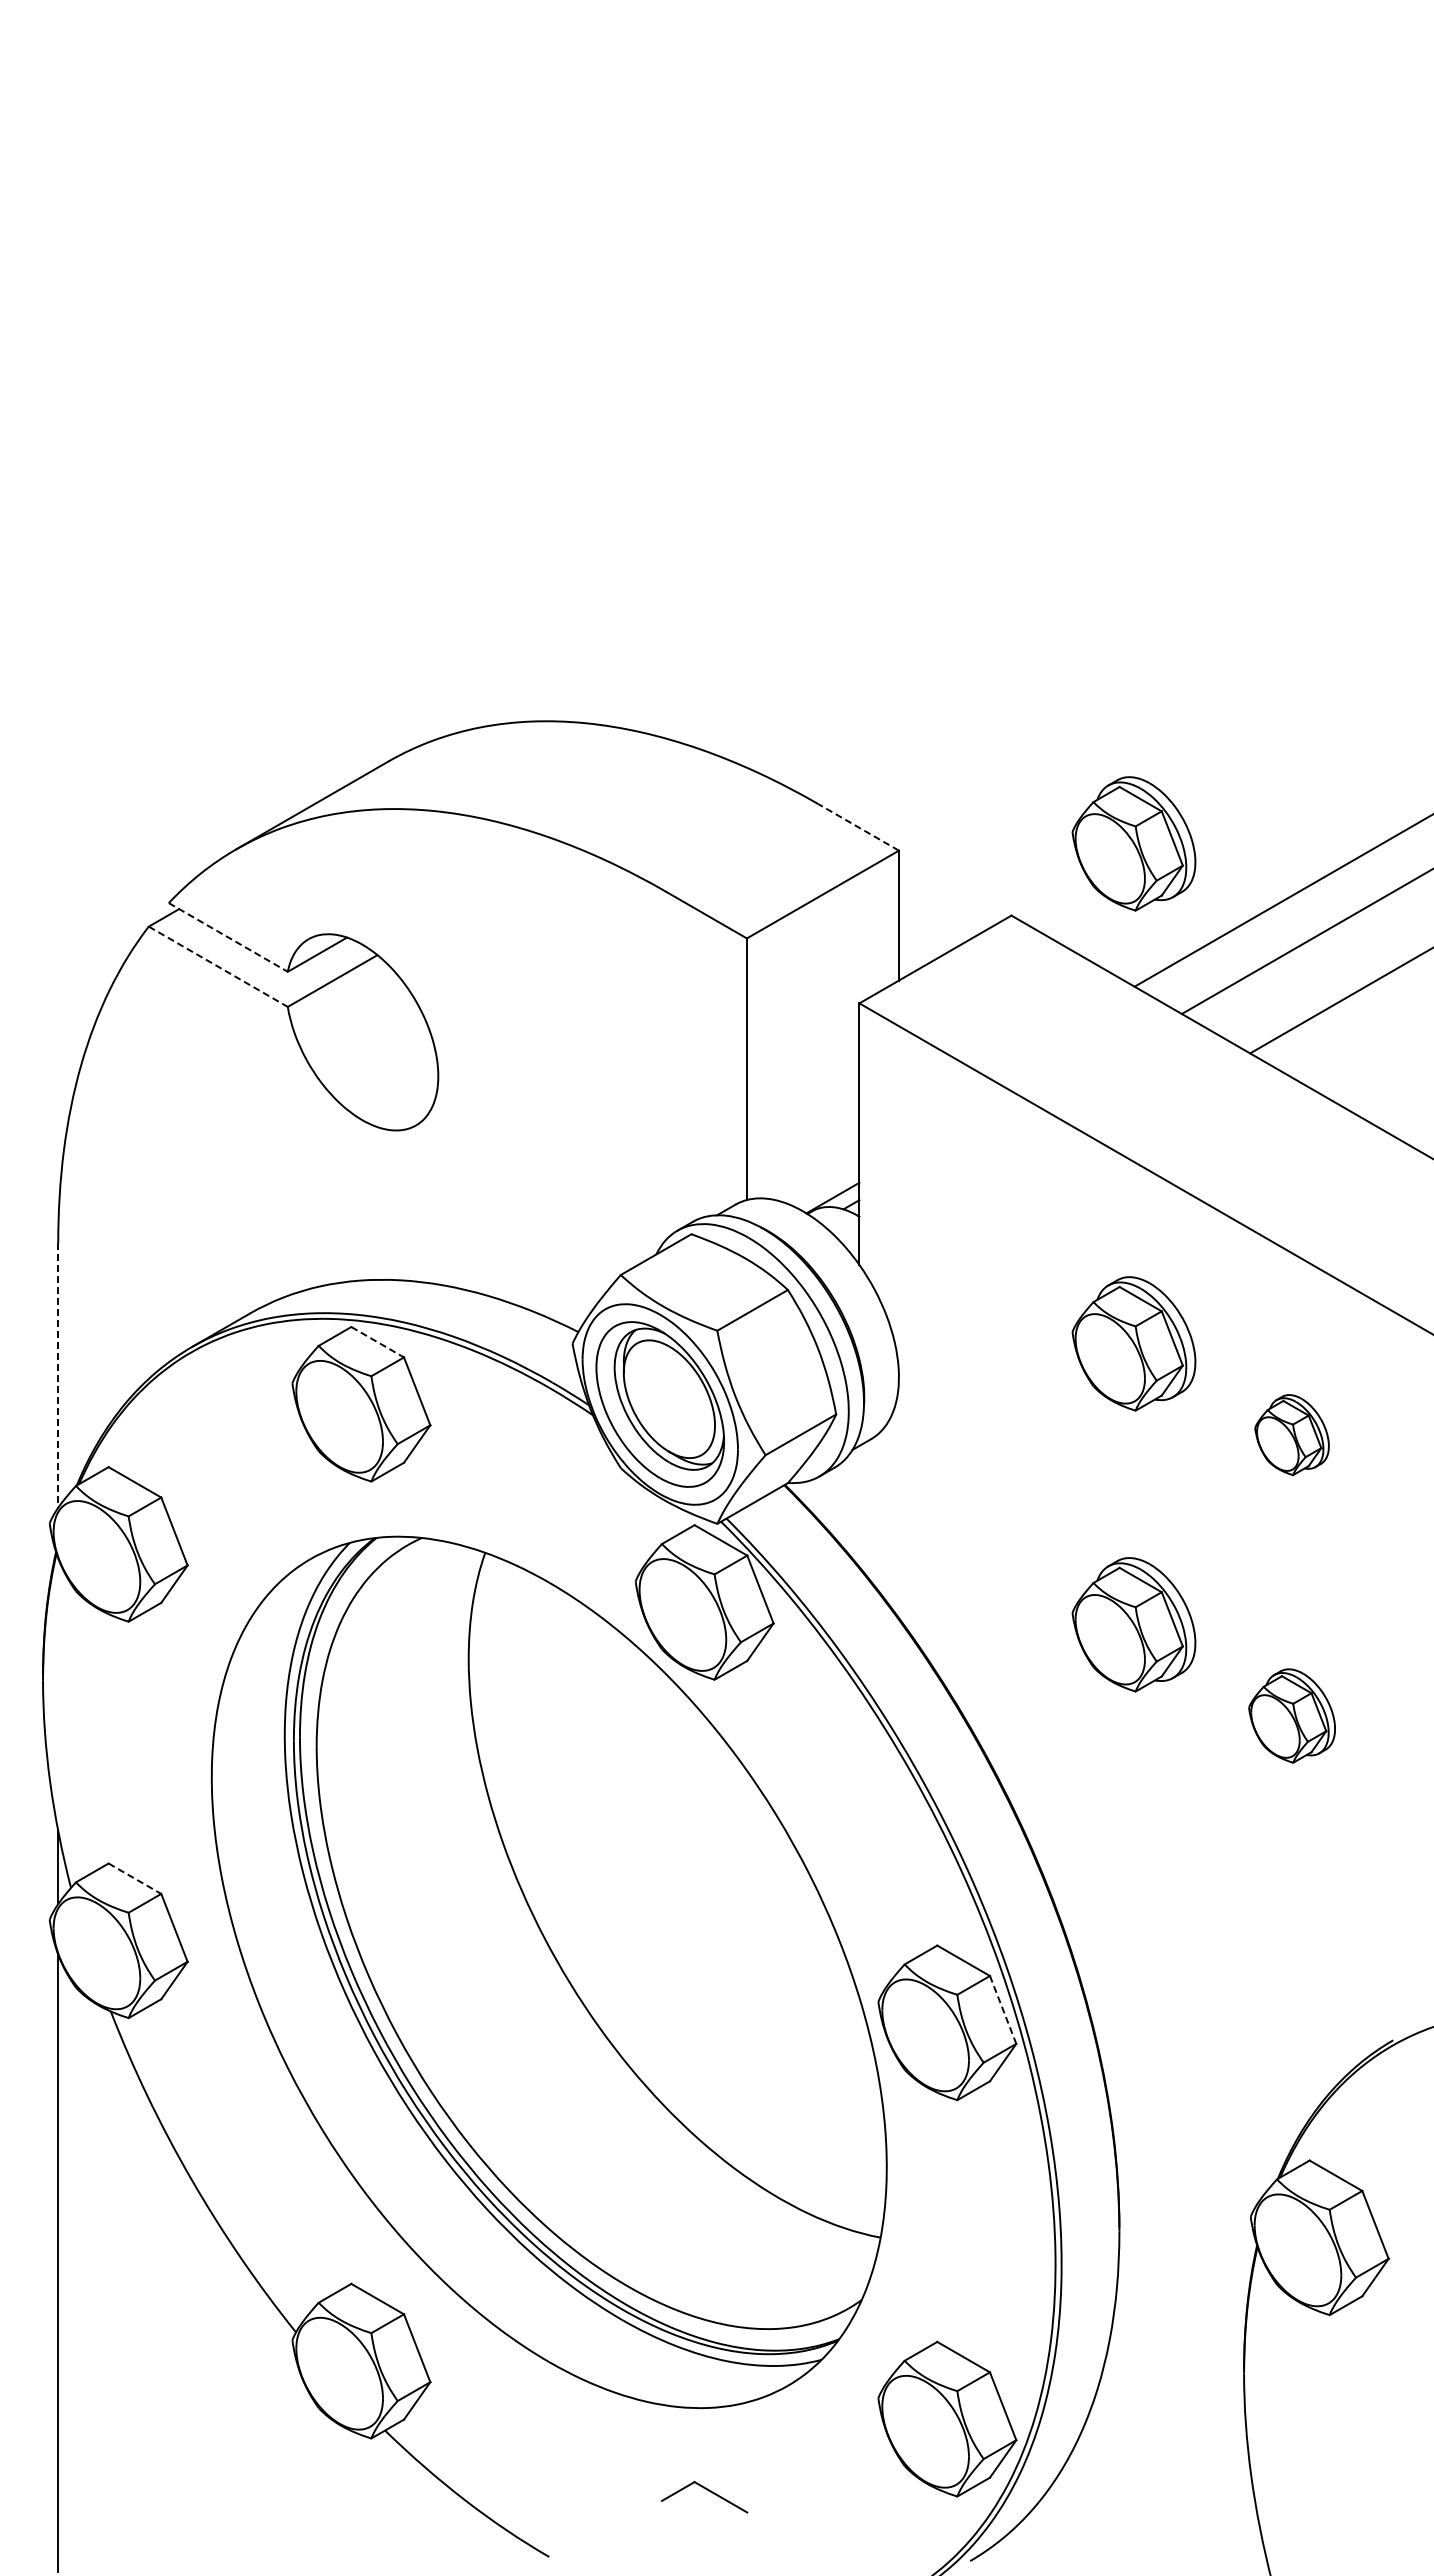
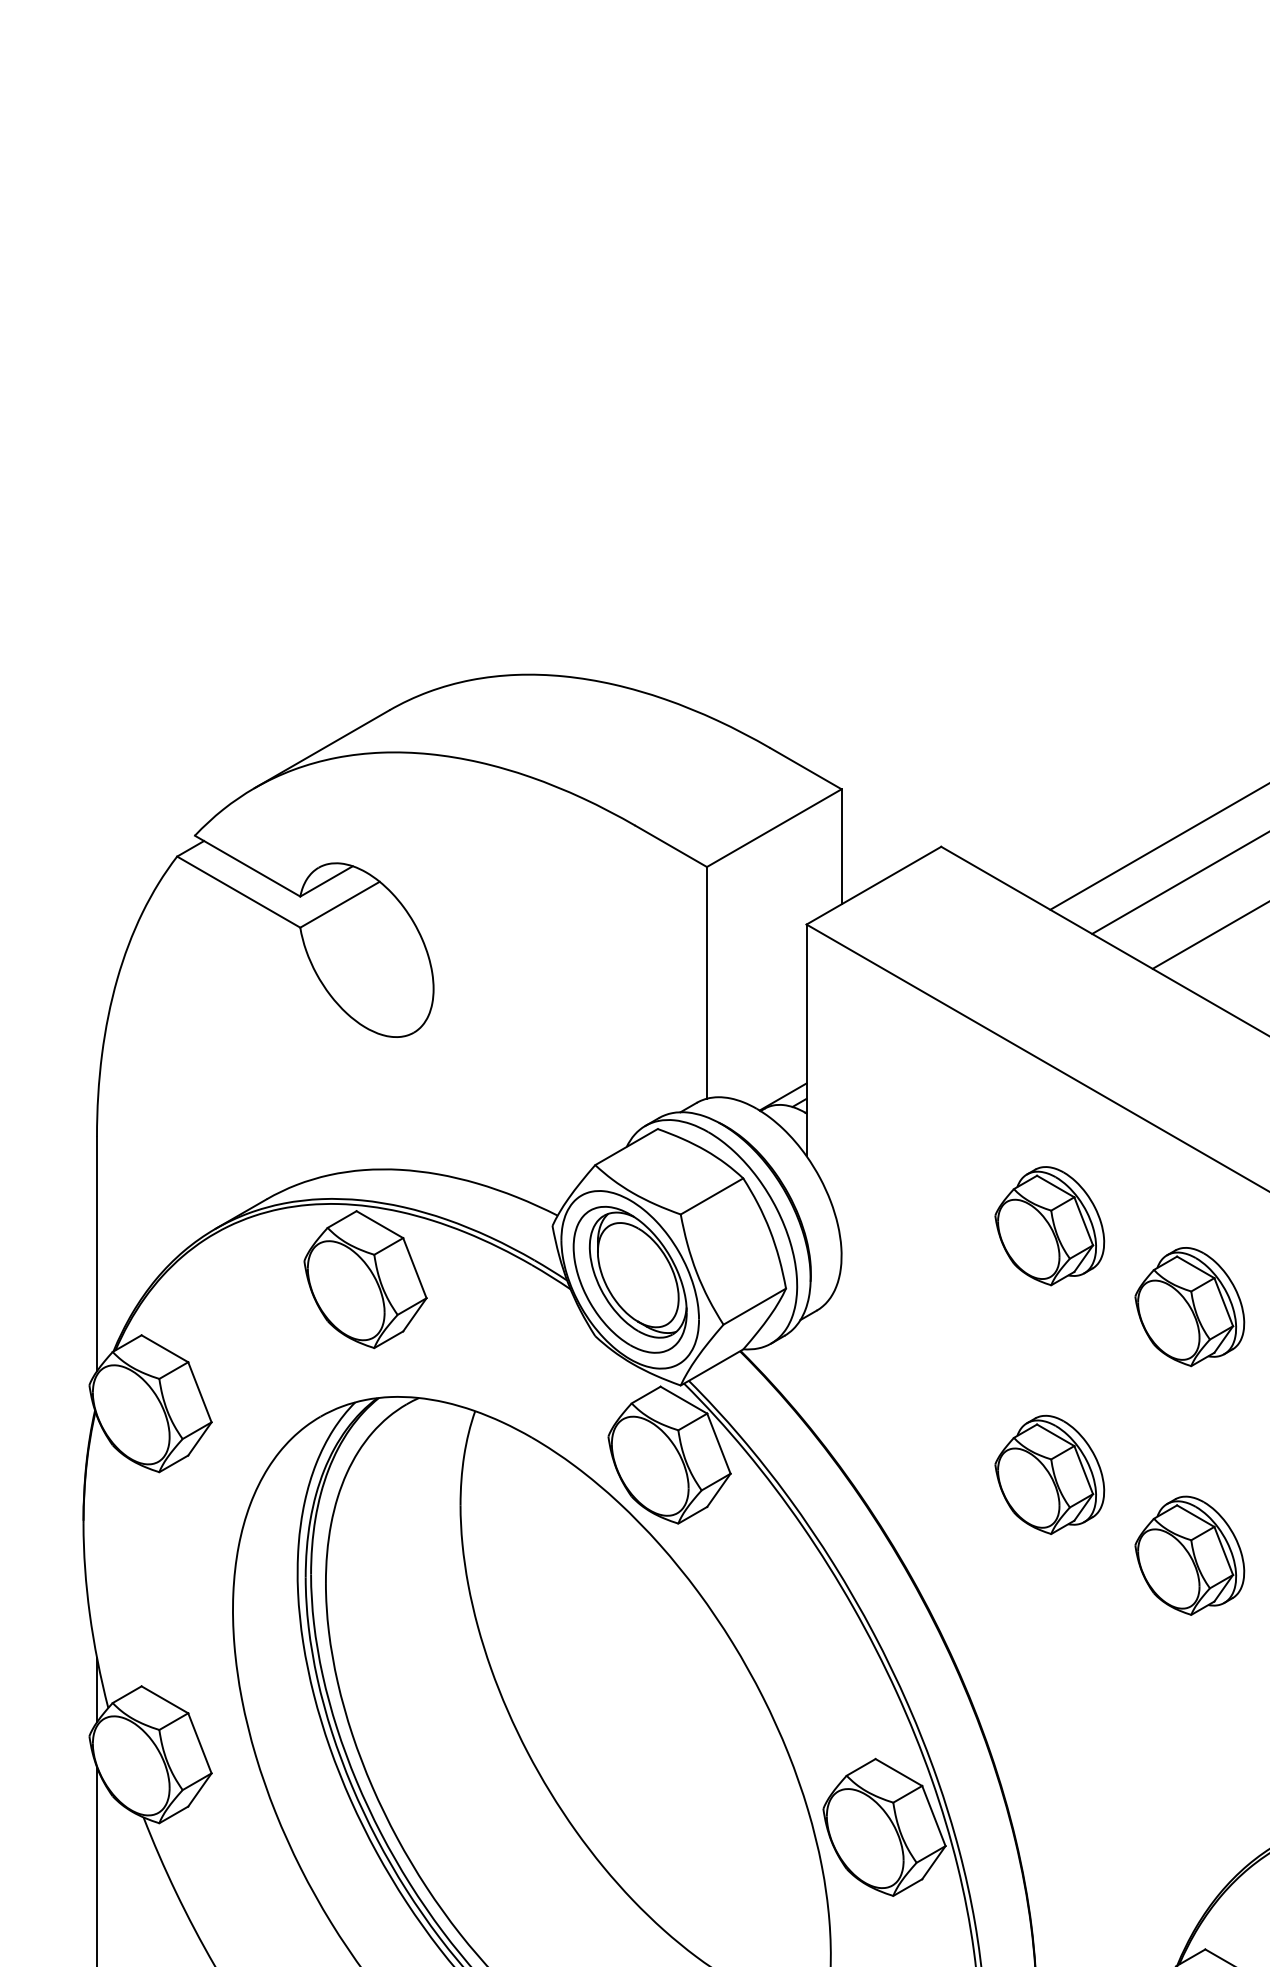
line: (858, 827) -> (805, 768), dashed -> solid
part: (1133, 843) -> (1049, 782), removed
line: (228, 937) -> (247, 866), dashed -> solid
line: (218, 967) -> (238, 892), dashed -> solid
line: (378, 1342) -> (380, 1224), dashed -> solid
line: (58, 1375) -> (97, 1254), dashed -> solid
part: (1291, 1434) -> (1189, 1306), size x1.67
part: (1291, 1715) -> (1189, 1555), size x1.43
line: (135, 1878) -> (165, 1699), dashed -> solid
line: (1003, 2010) -> (934, 1816), dashed -> solid

